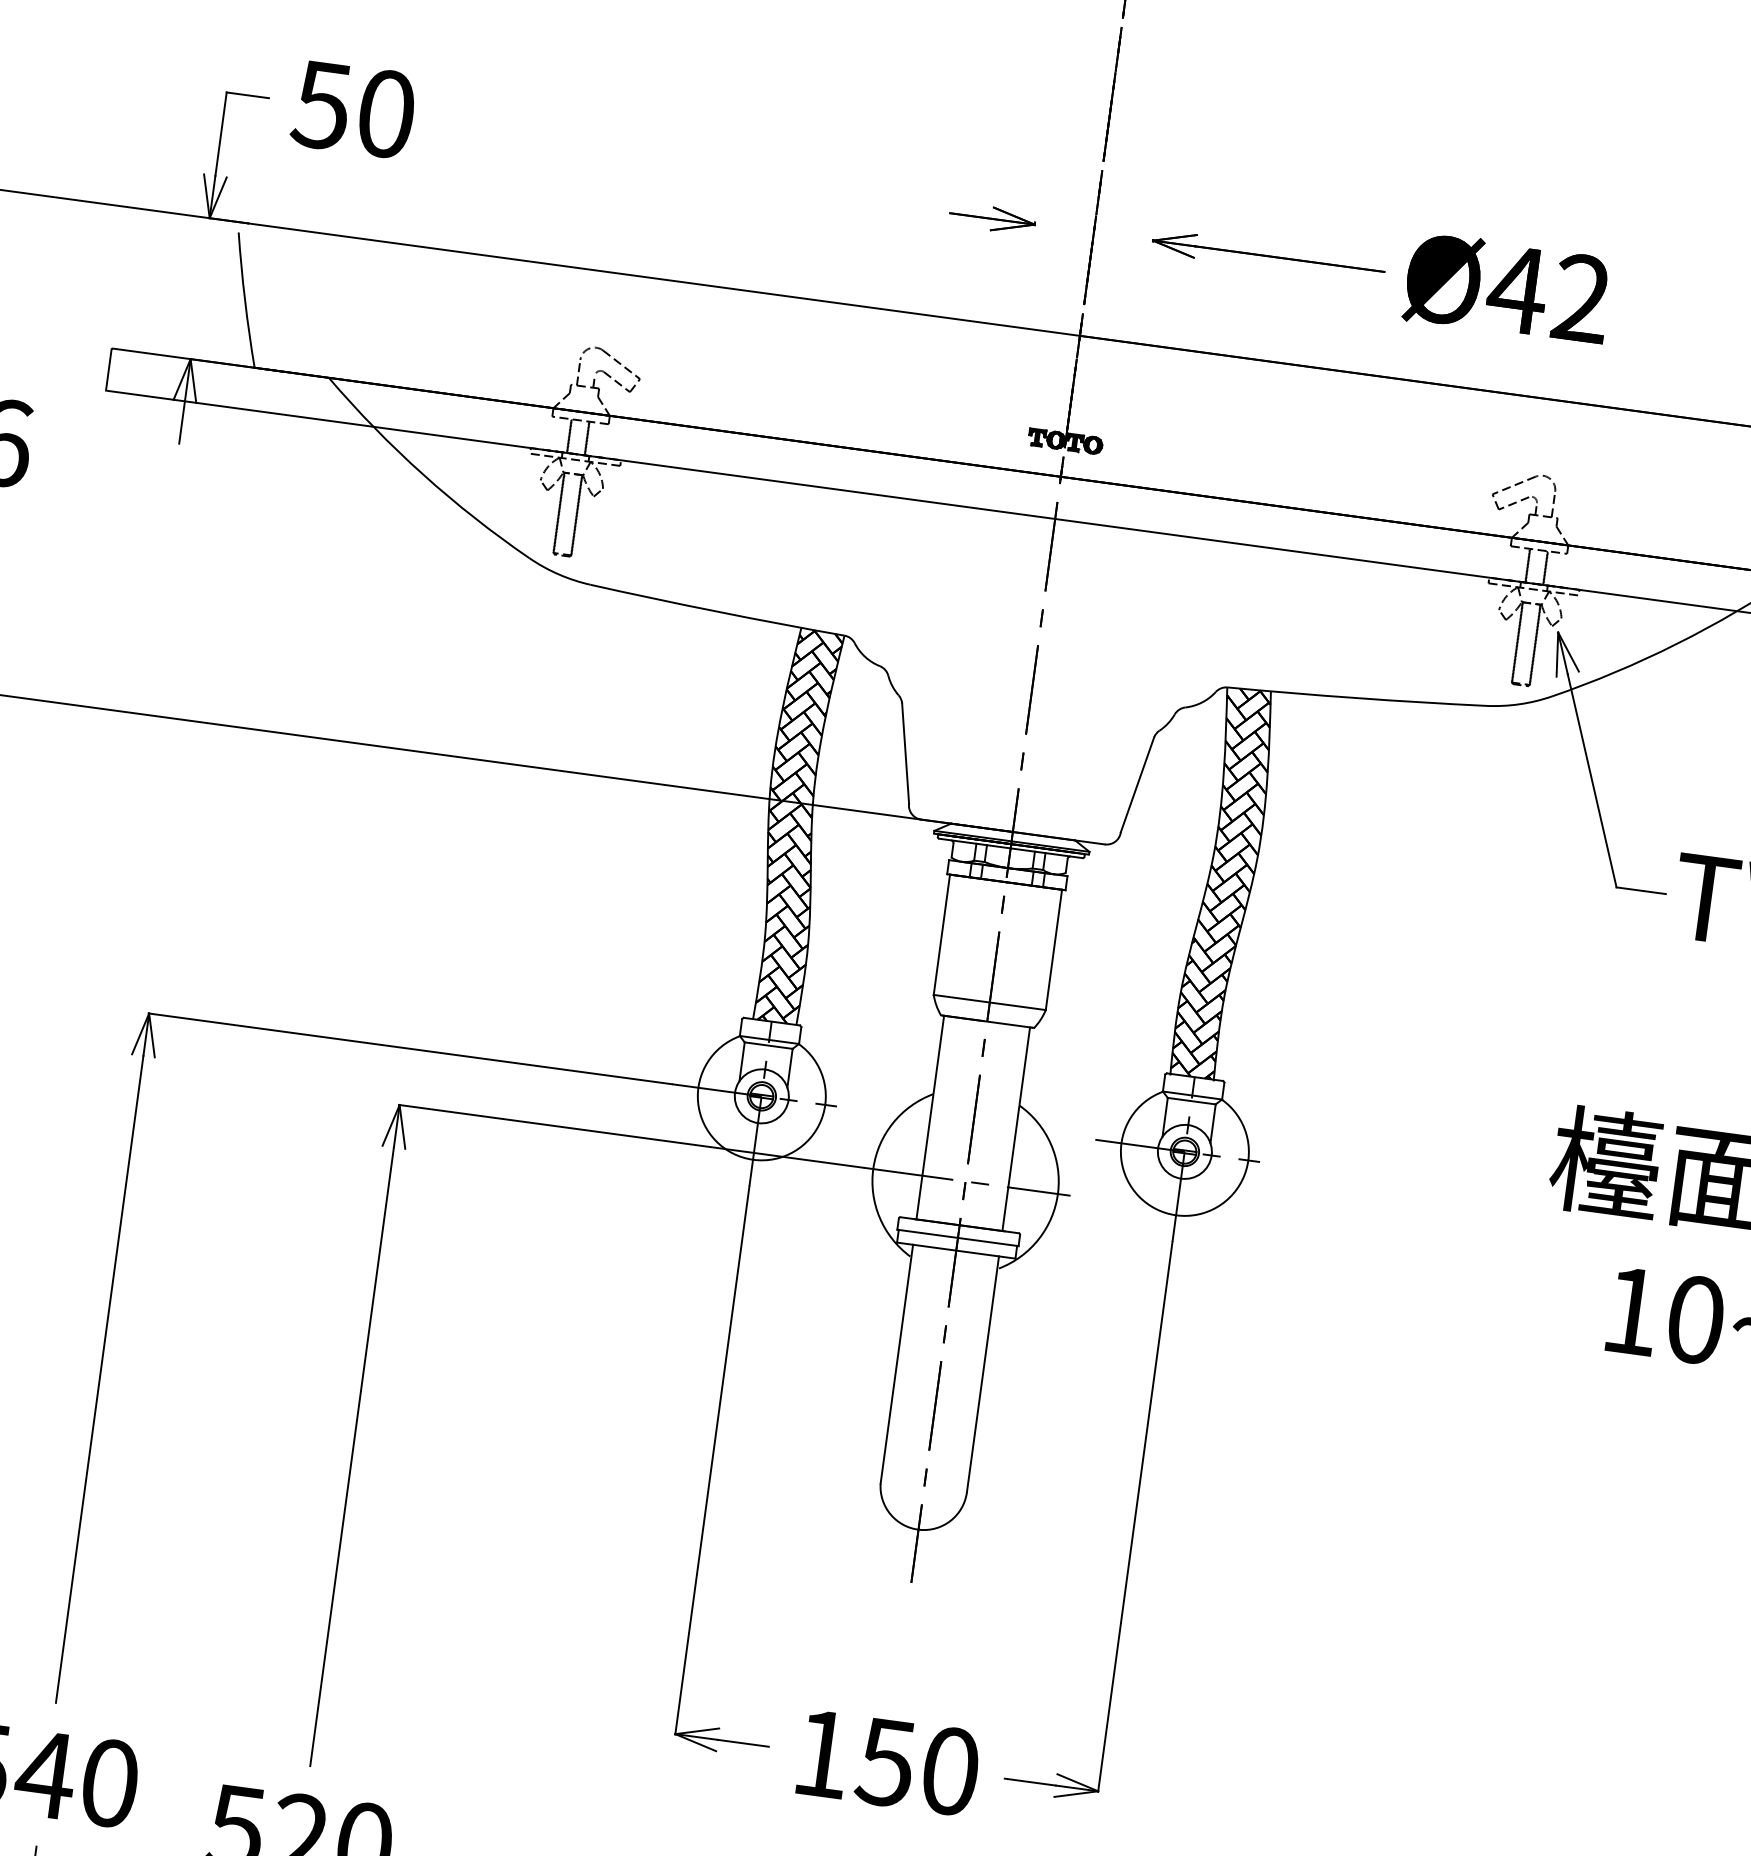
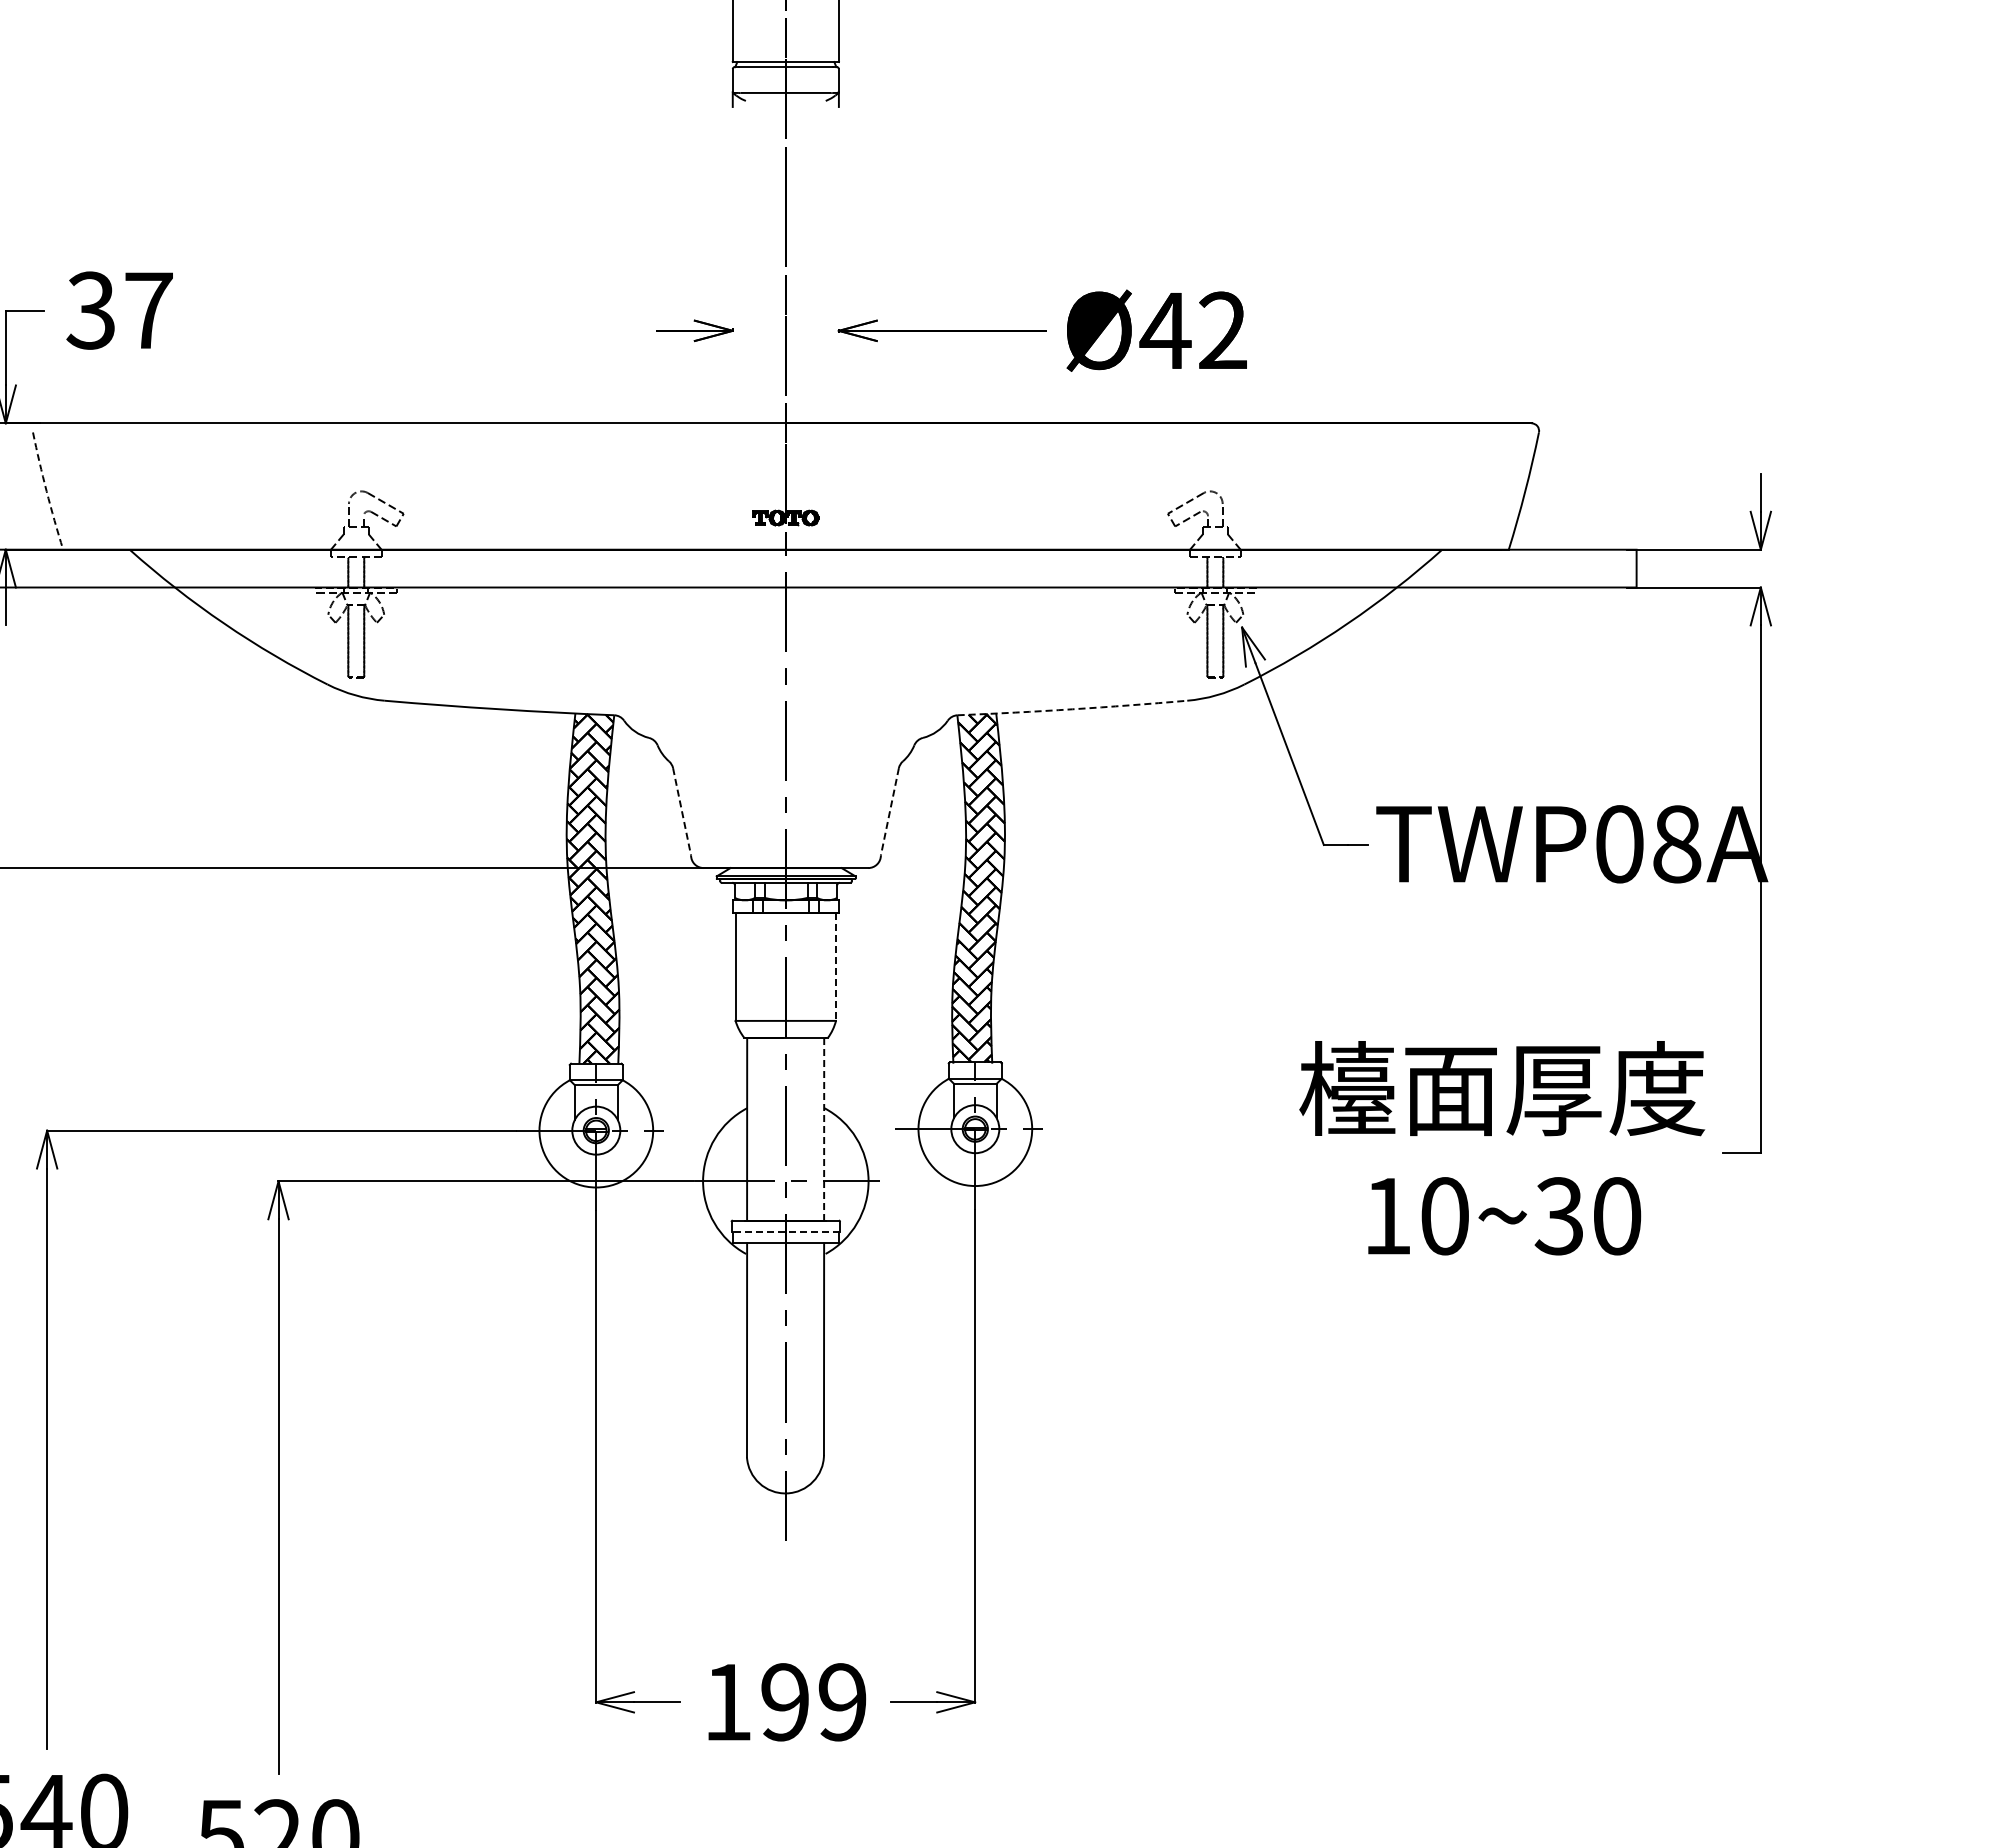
text: (353, 109) -> (119, 310), 50 -> 37
arc: (244, 300) -> (46, 491), solid -> dashed
arc: (1356, 698) -> (1072, 709), solid -> dashed
line: (906, 753) -> (682, 811), solid -> dashed
line: (1137, 784) -> (889, 811), solid -> dashed
line: (1054, 949) -> (836, 966), solid -> dashed
line: (1016, 1129) -> (824, 1129), solid -> dashed
line: (957, 1237) -> (785, 1231), solid -> dashed
text: (917, 1767) -> (813, 1702), 150 -> 199

